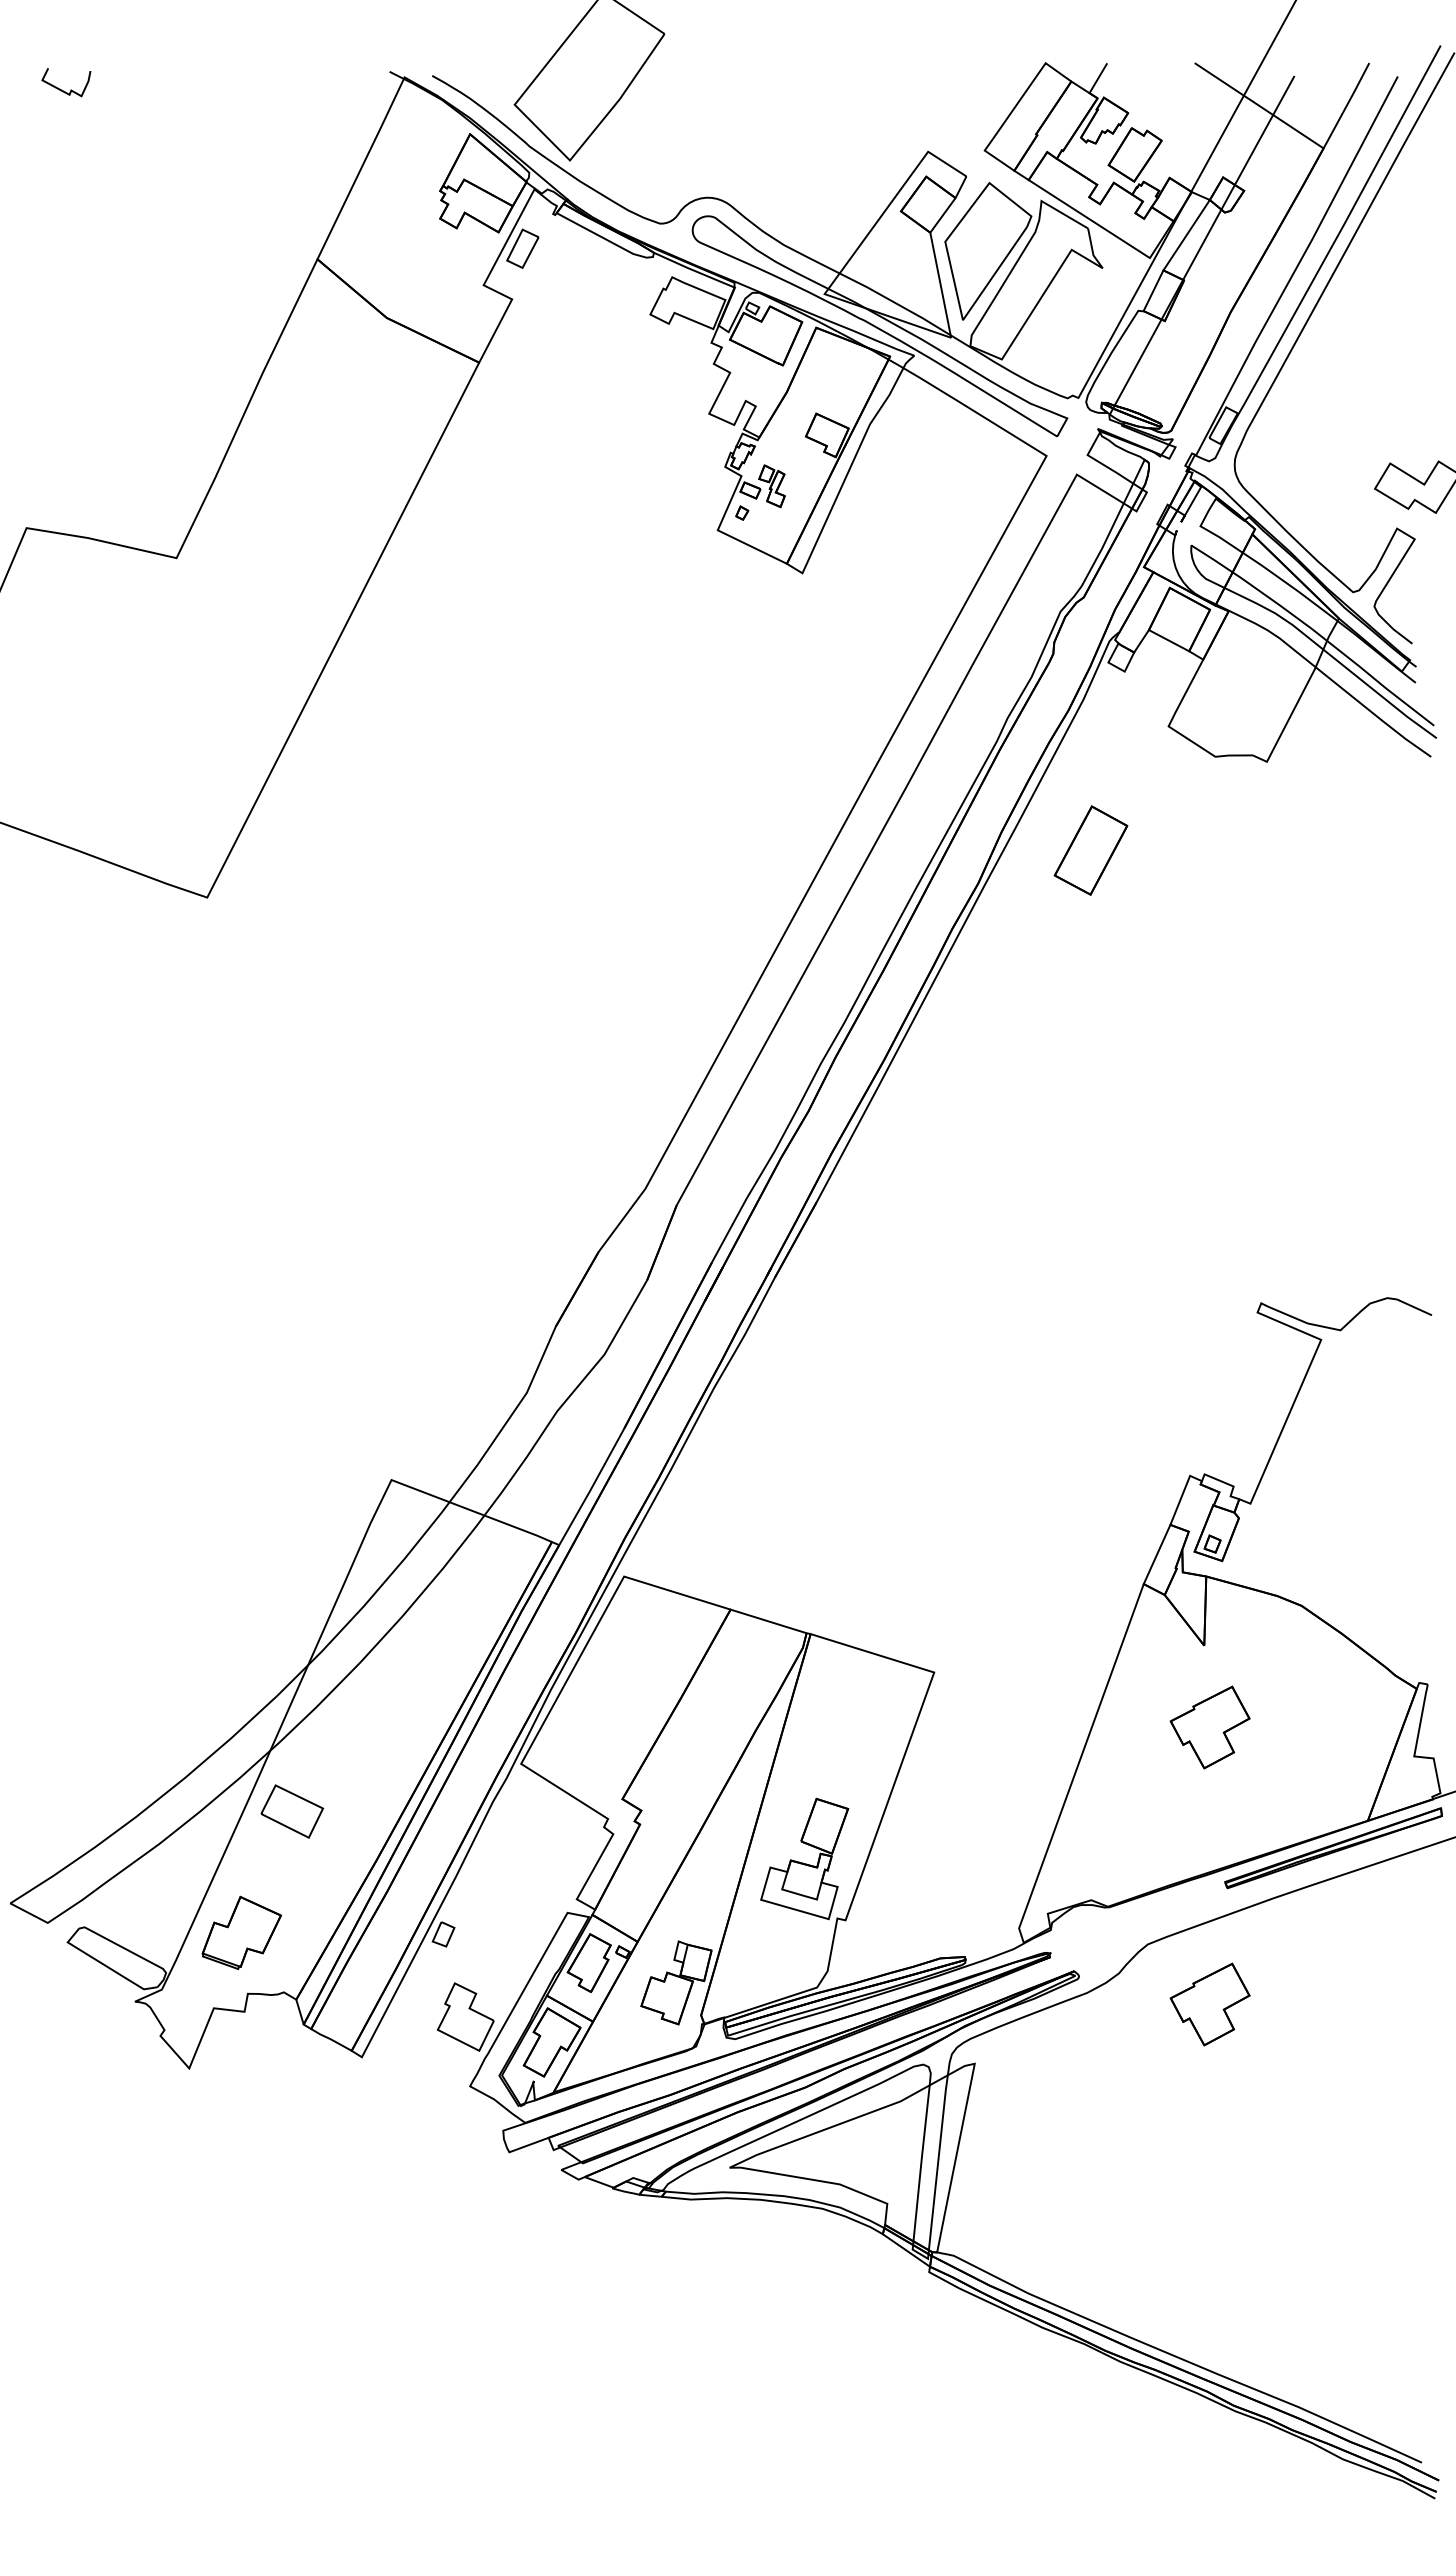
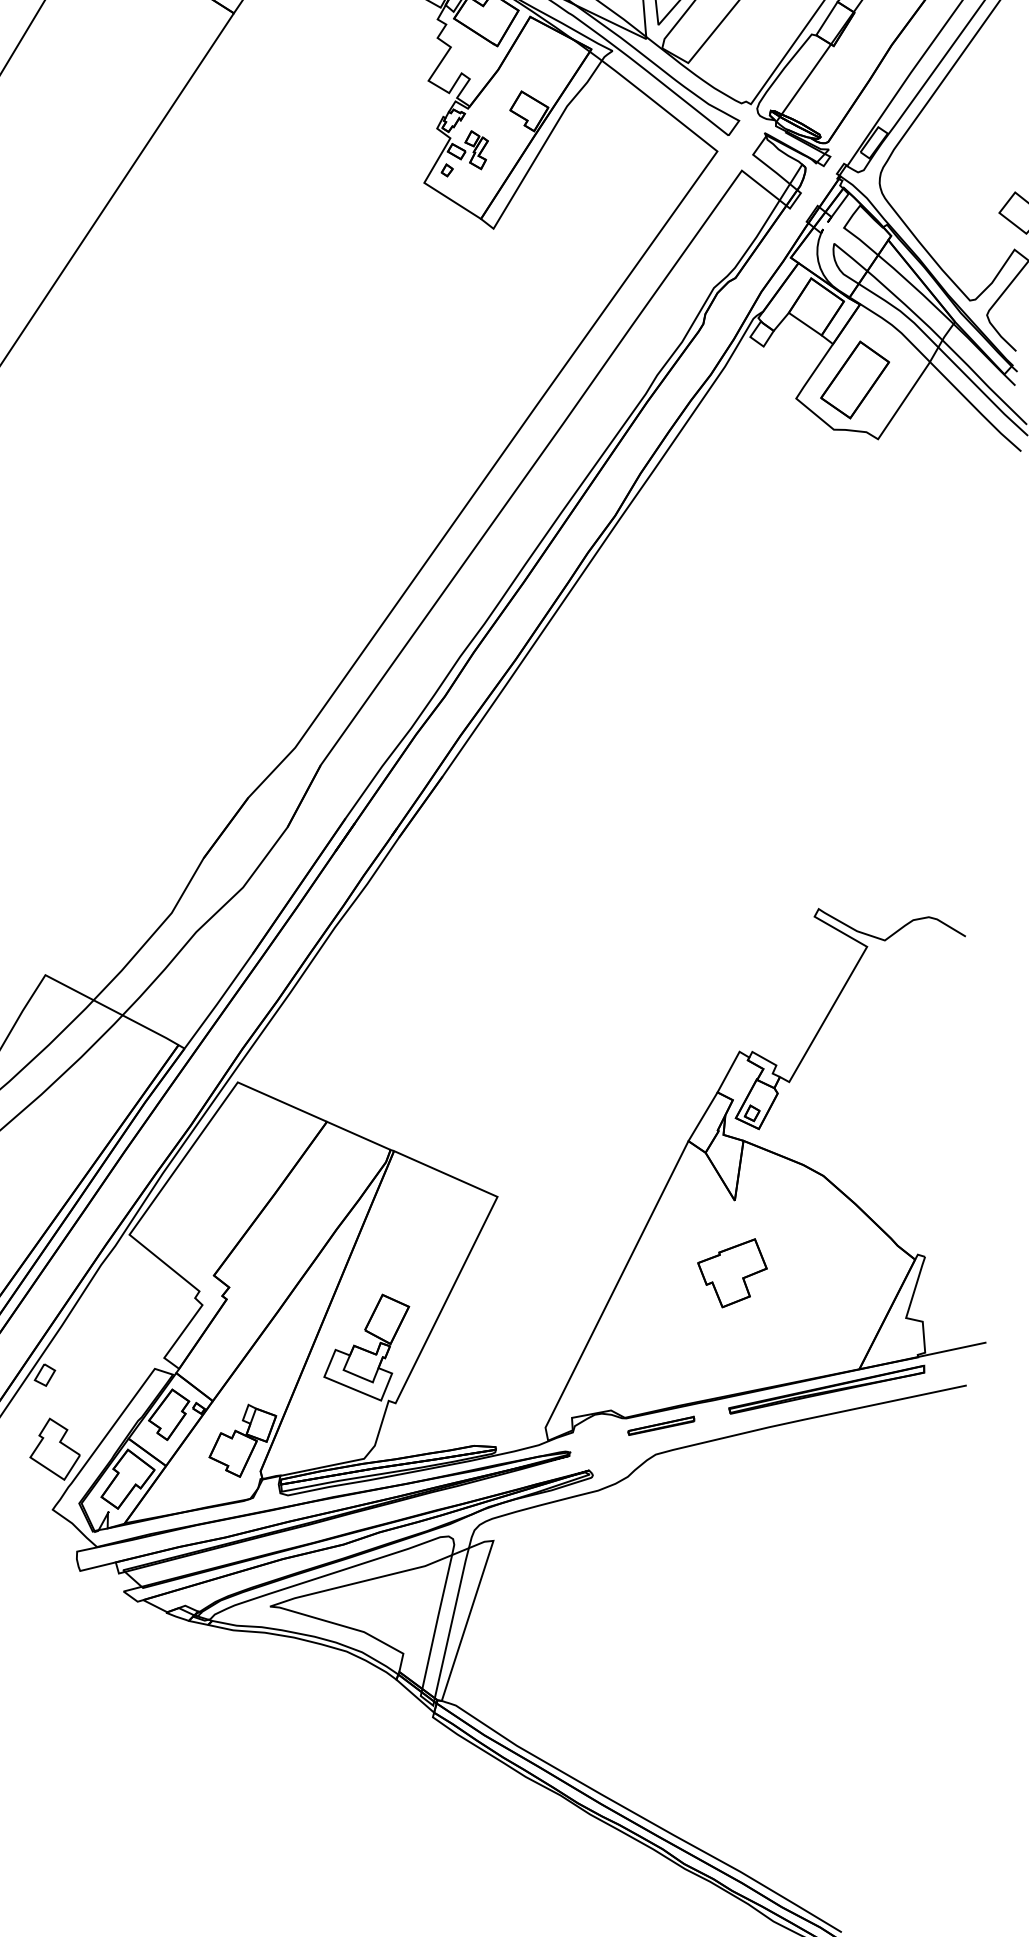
part: (1090, 850) -> (854, 379), moved
part: (1149, 1910) -> (660, 1425), added
part: (1209, 2004) -> (703, 1512), removed

